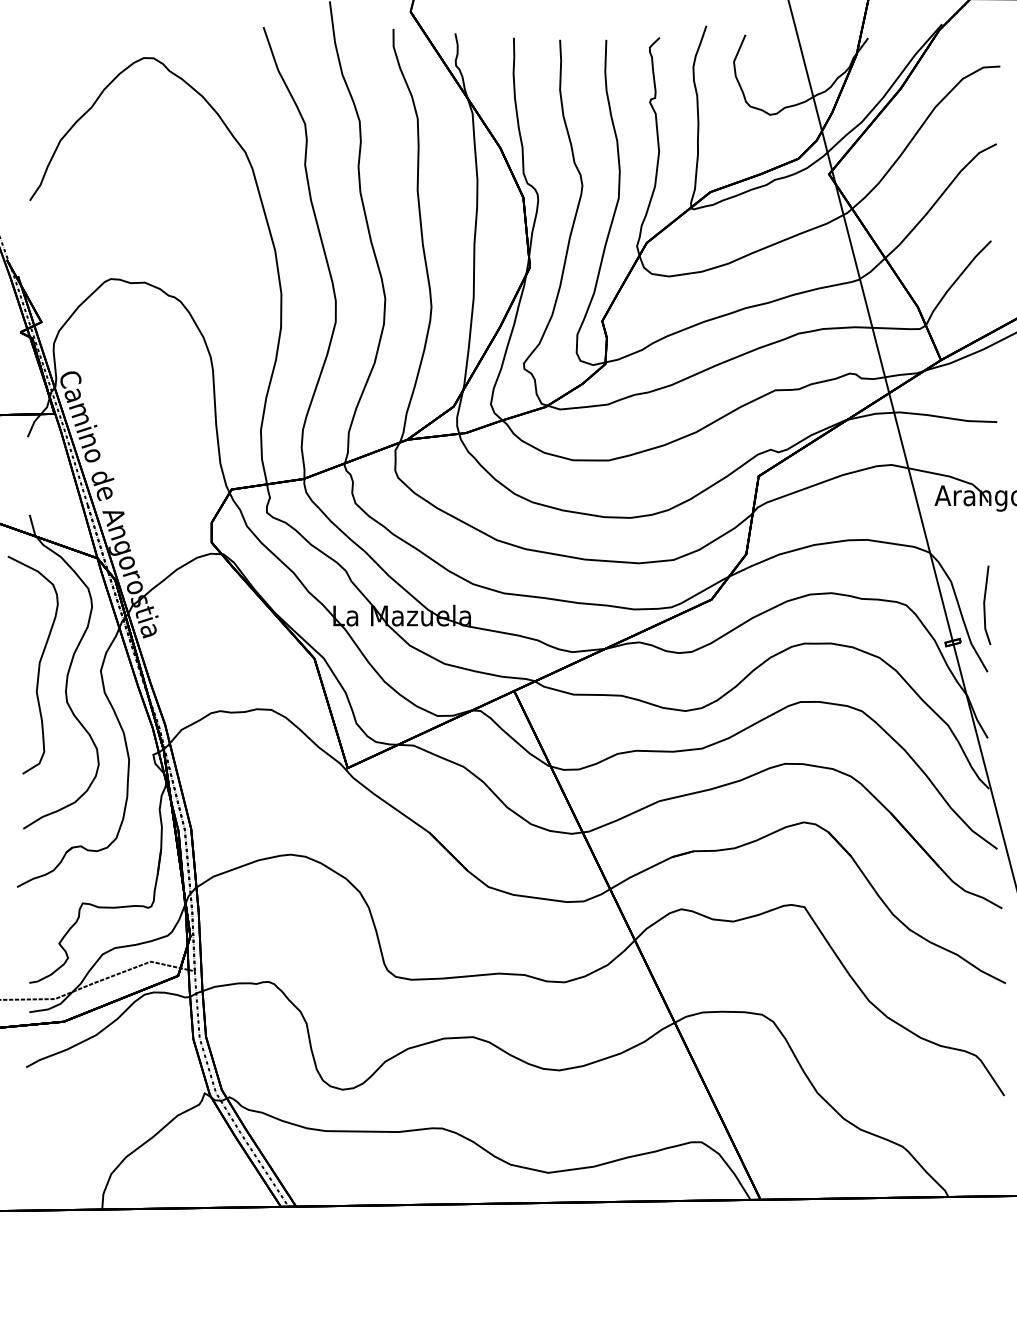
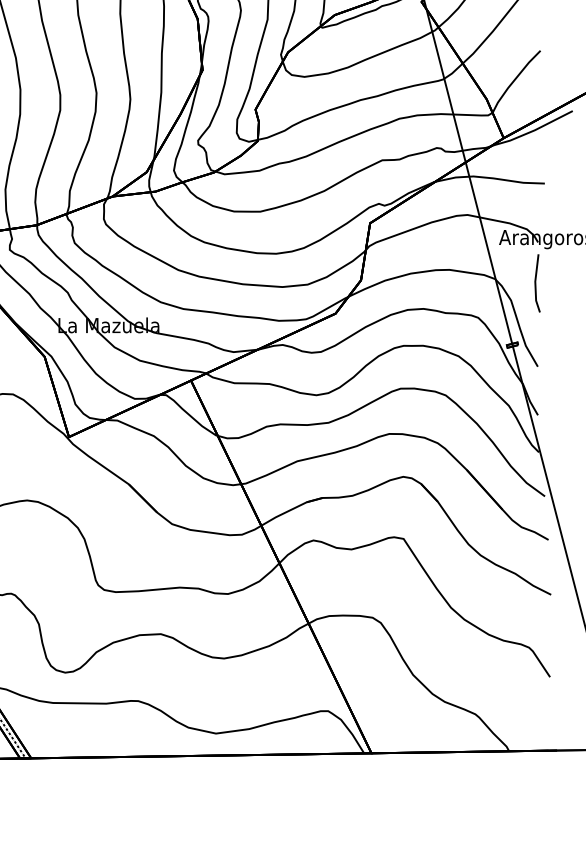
line: (985, 604) -> (536, 282), moved

